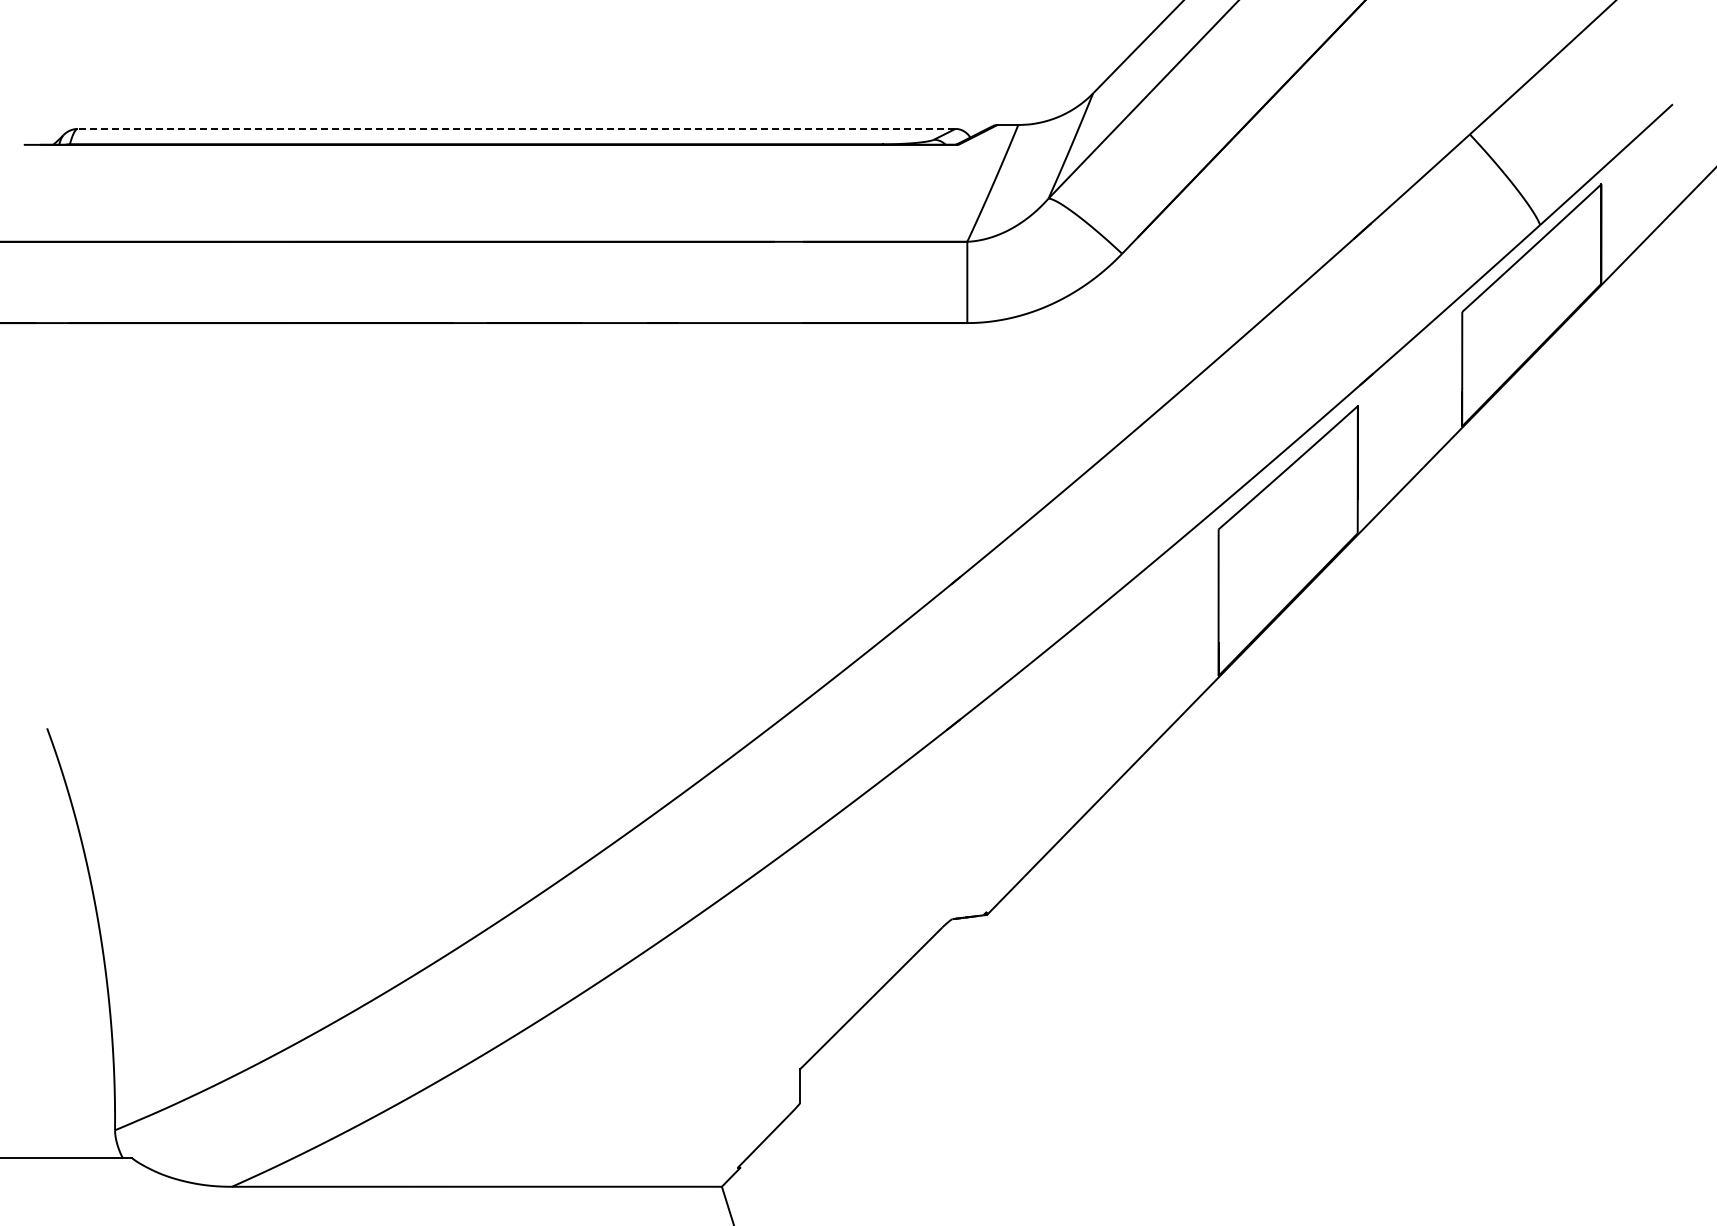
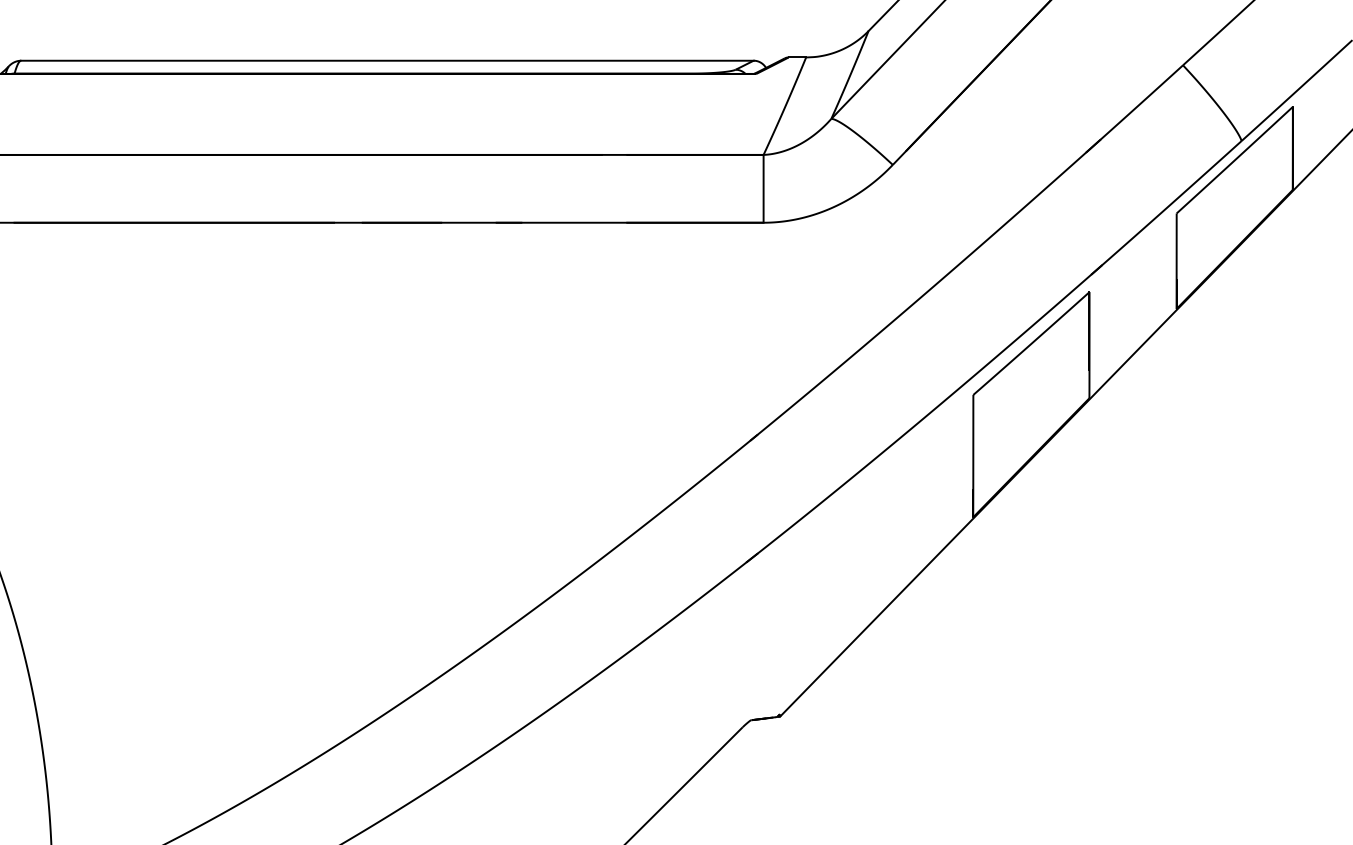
line: (516, 128) -> (387, 60), dashed -> solid

